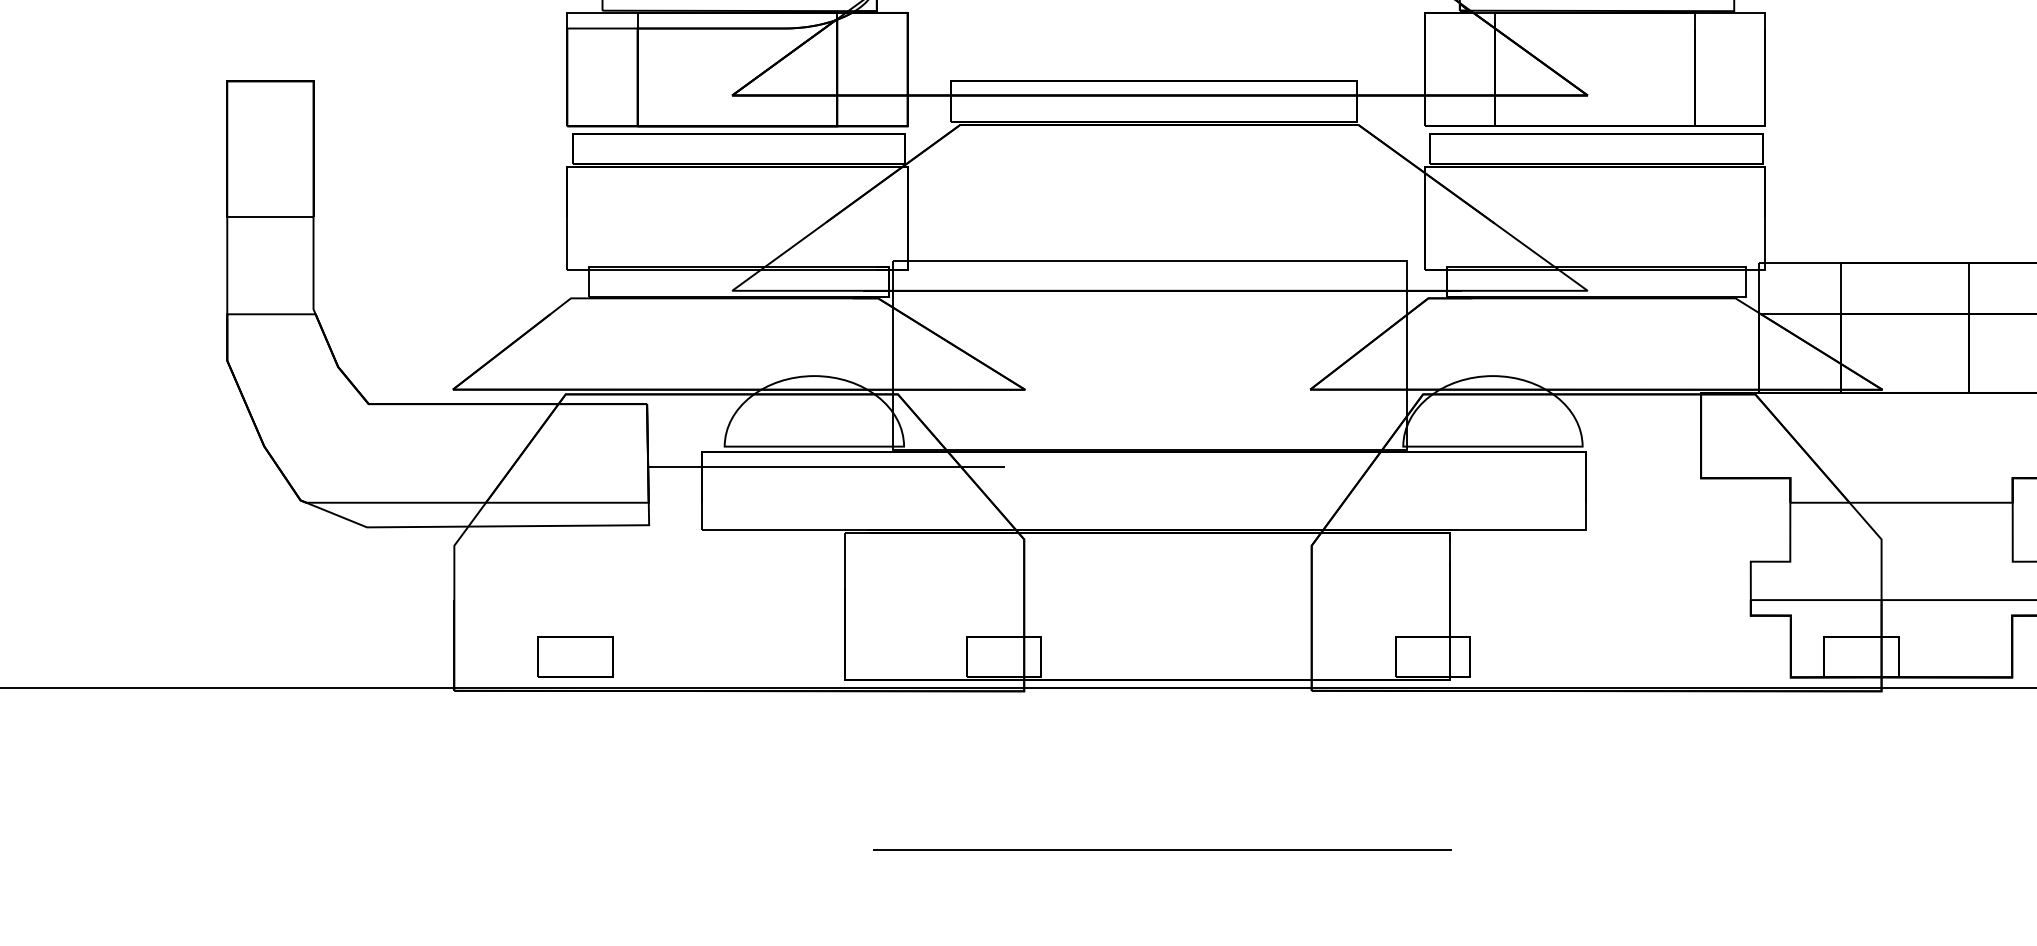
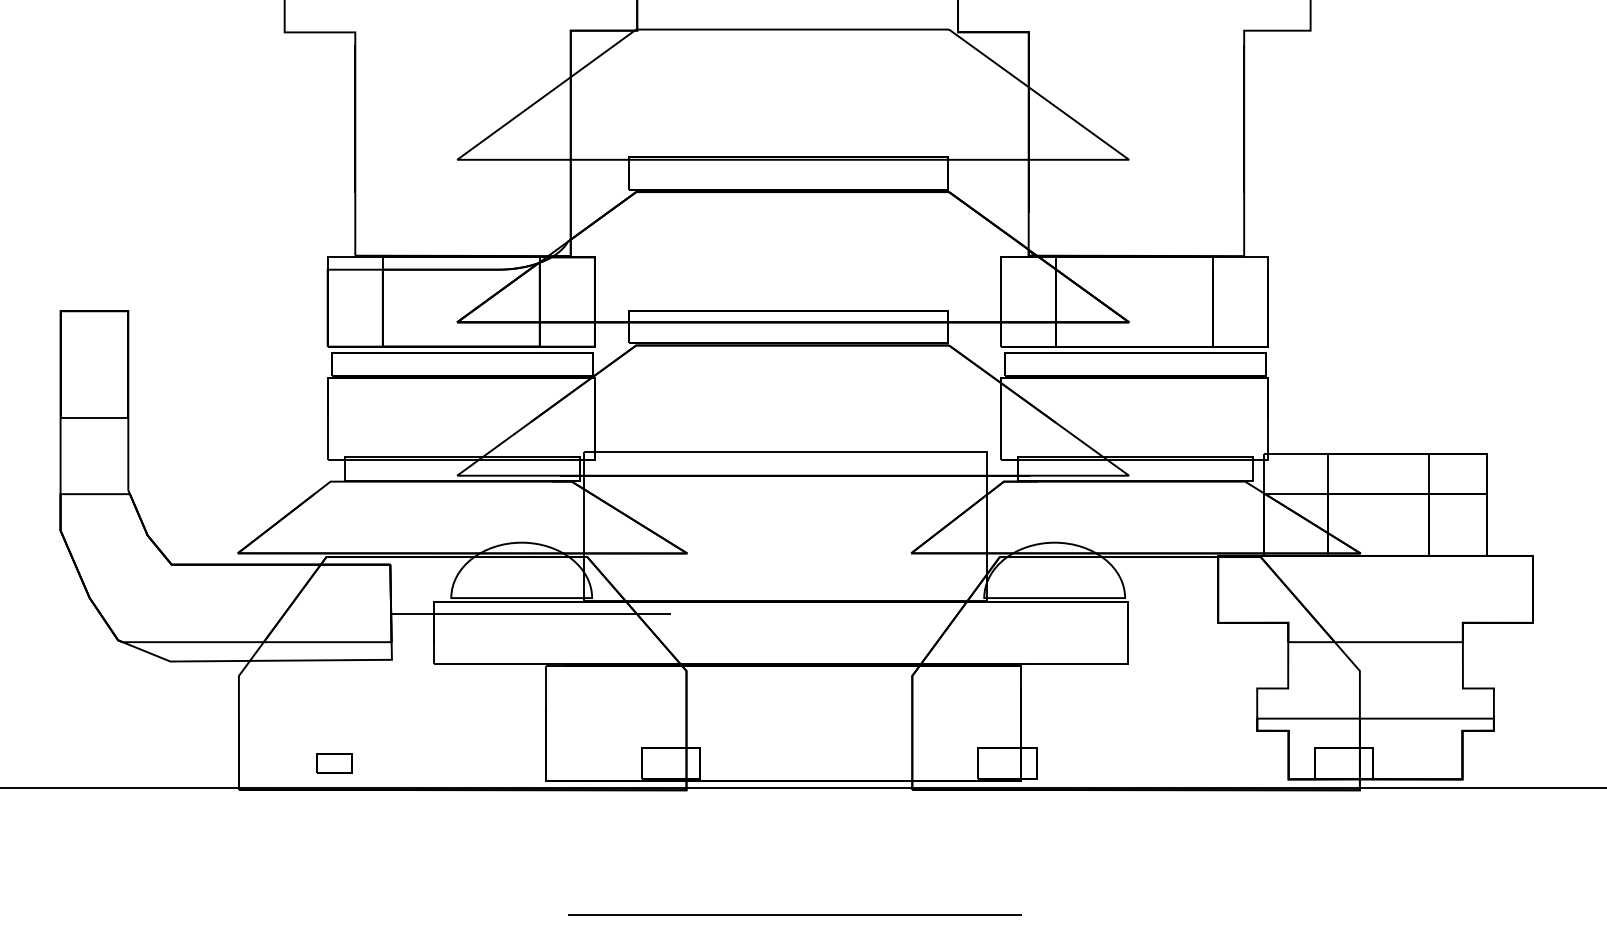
part: (574, 657) -> (333, 763), size x0.6

